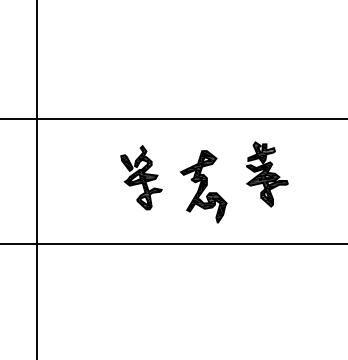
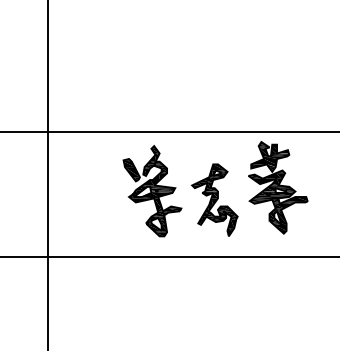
part: (267, 174) -> (278, 187), size x1.43
part: (141, 177) -> (152, 190), size x1.43

